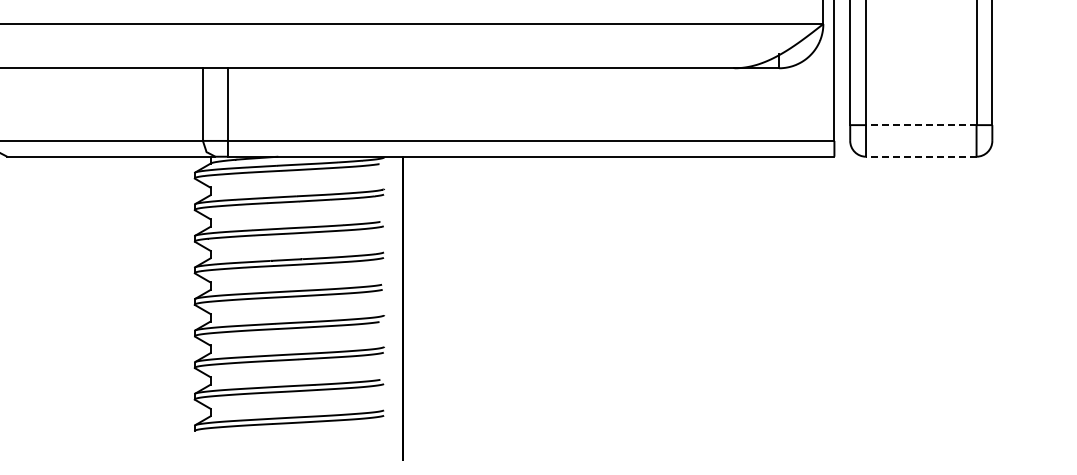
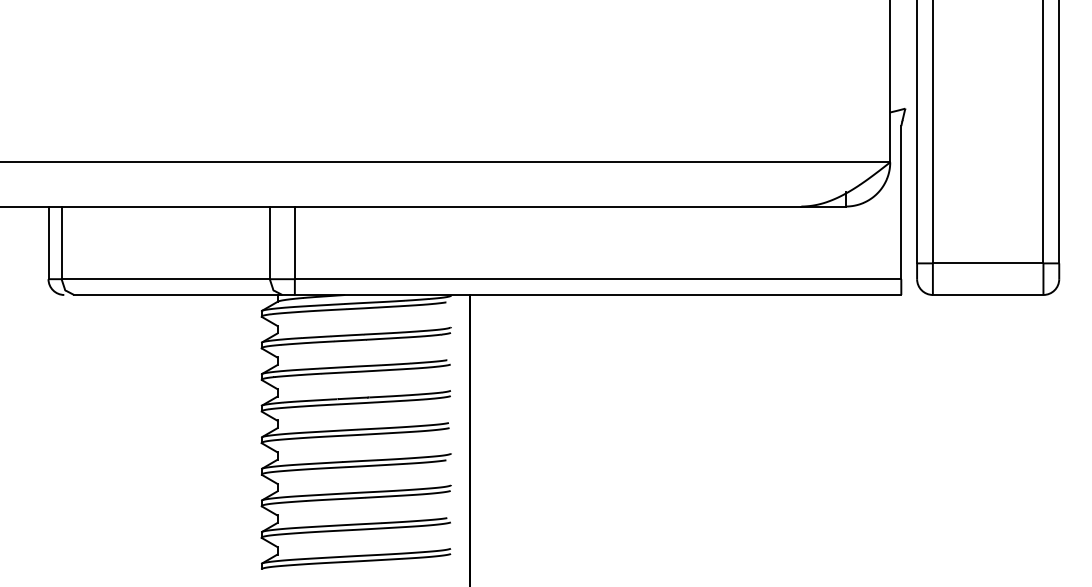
line: (920, 125) -> (987, 263), dashed -> solid
line: (920, 156) -> (987, 294), dashed -> solid

